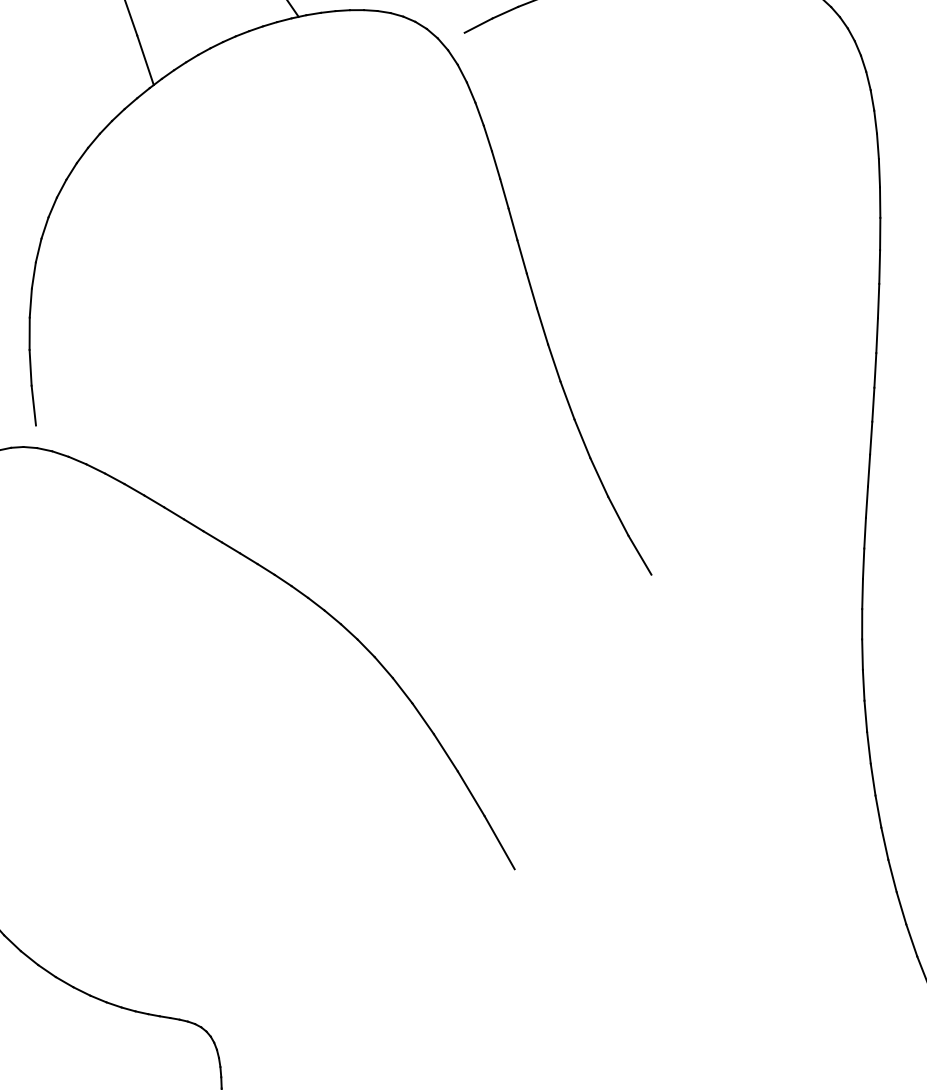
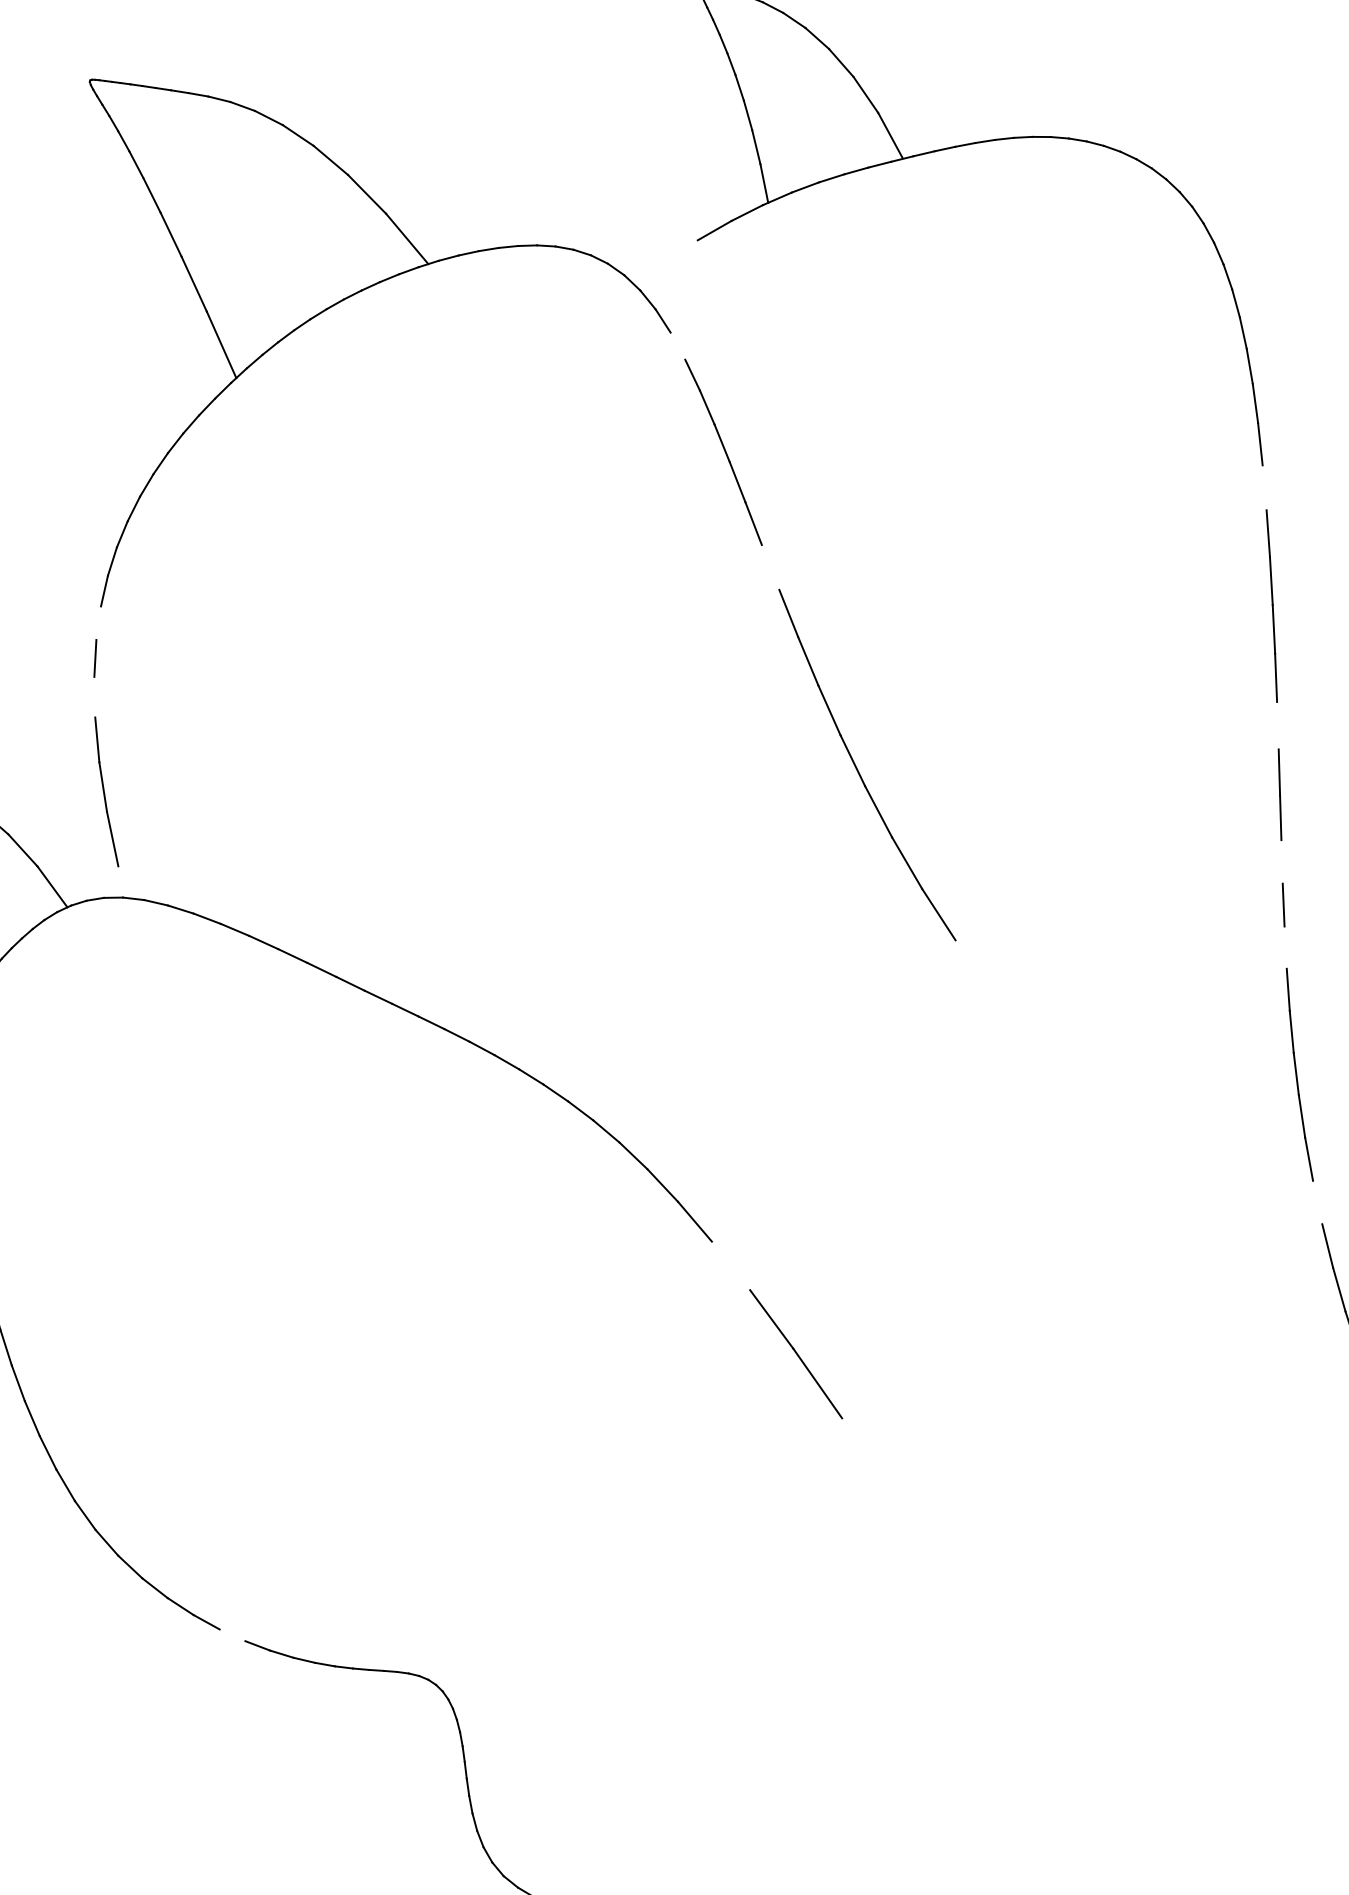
line: (478, 25) -> (678, 252), removed
line: (470, 92) -> (677, 345), removed
line: (880, 233) -> (1264, 487), removed
line: (38, 250) -> (98, 622), removed
line: (522, 256) -> (770, 567), removed
line: (30, 302) -> (94, 696), removed
line: (873, 404) -> (1277, 725), removed
line: (866, 501) -> (1281, 861), removed
line: (639, 555) -> (973, 965), removed
line: (863, 563) -> (1285, 947), removed
line: (868, 747) -> (1317, 1202), removed
line: (445, 752) -> (730, 1265), removed
line: (64, 982) -> (232, 1635), removed

